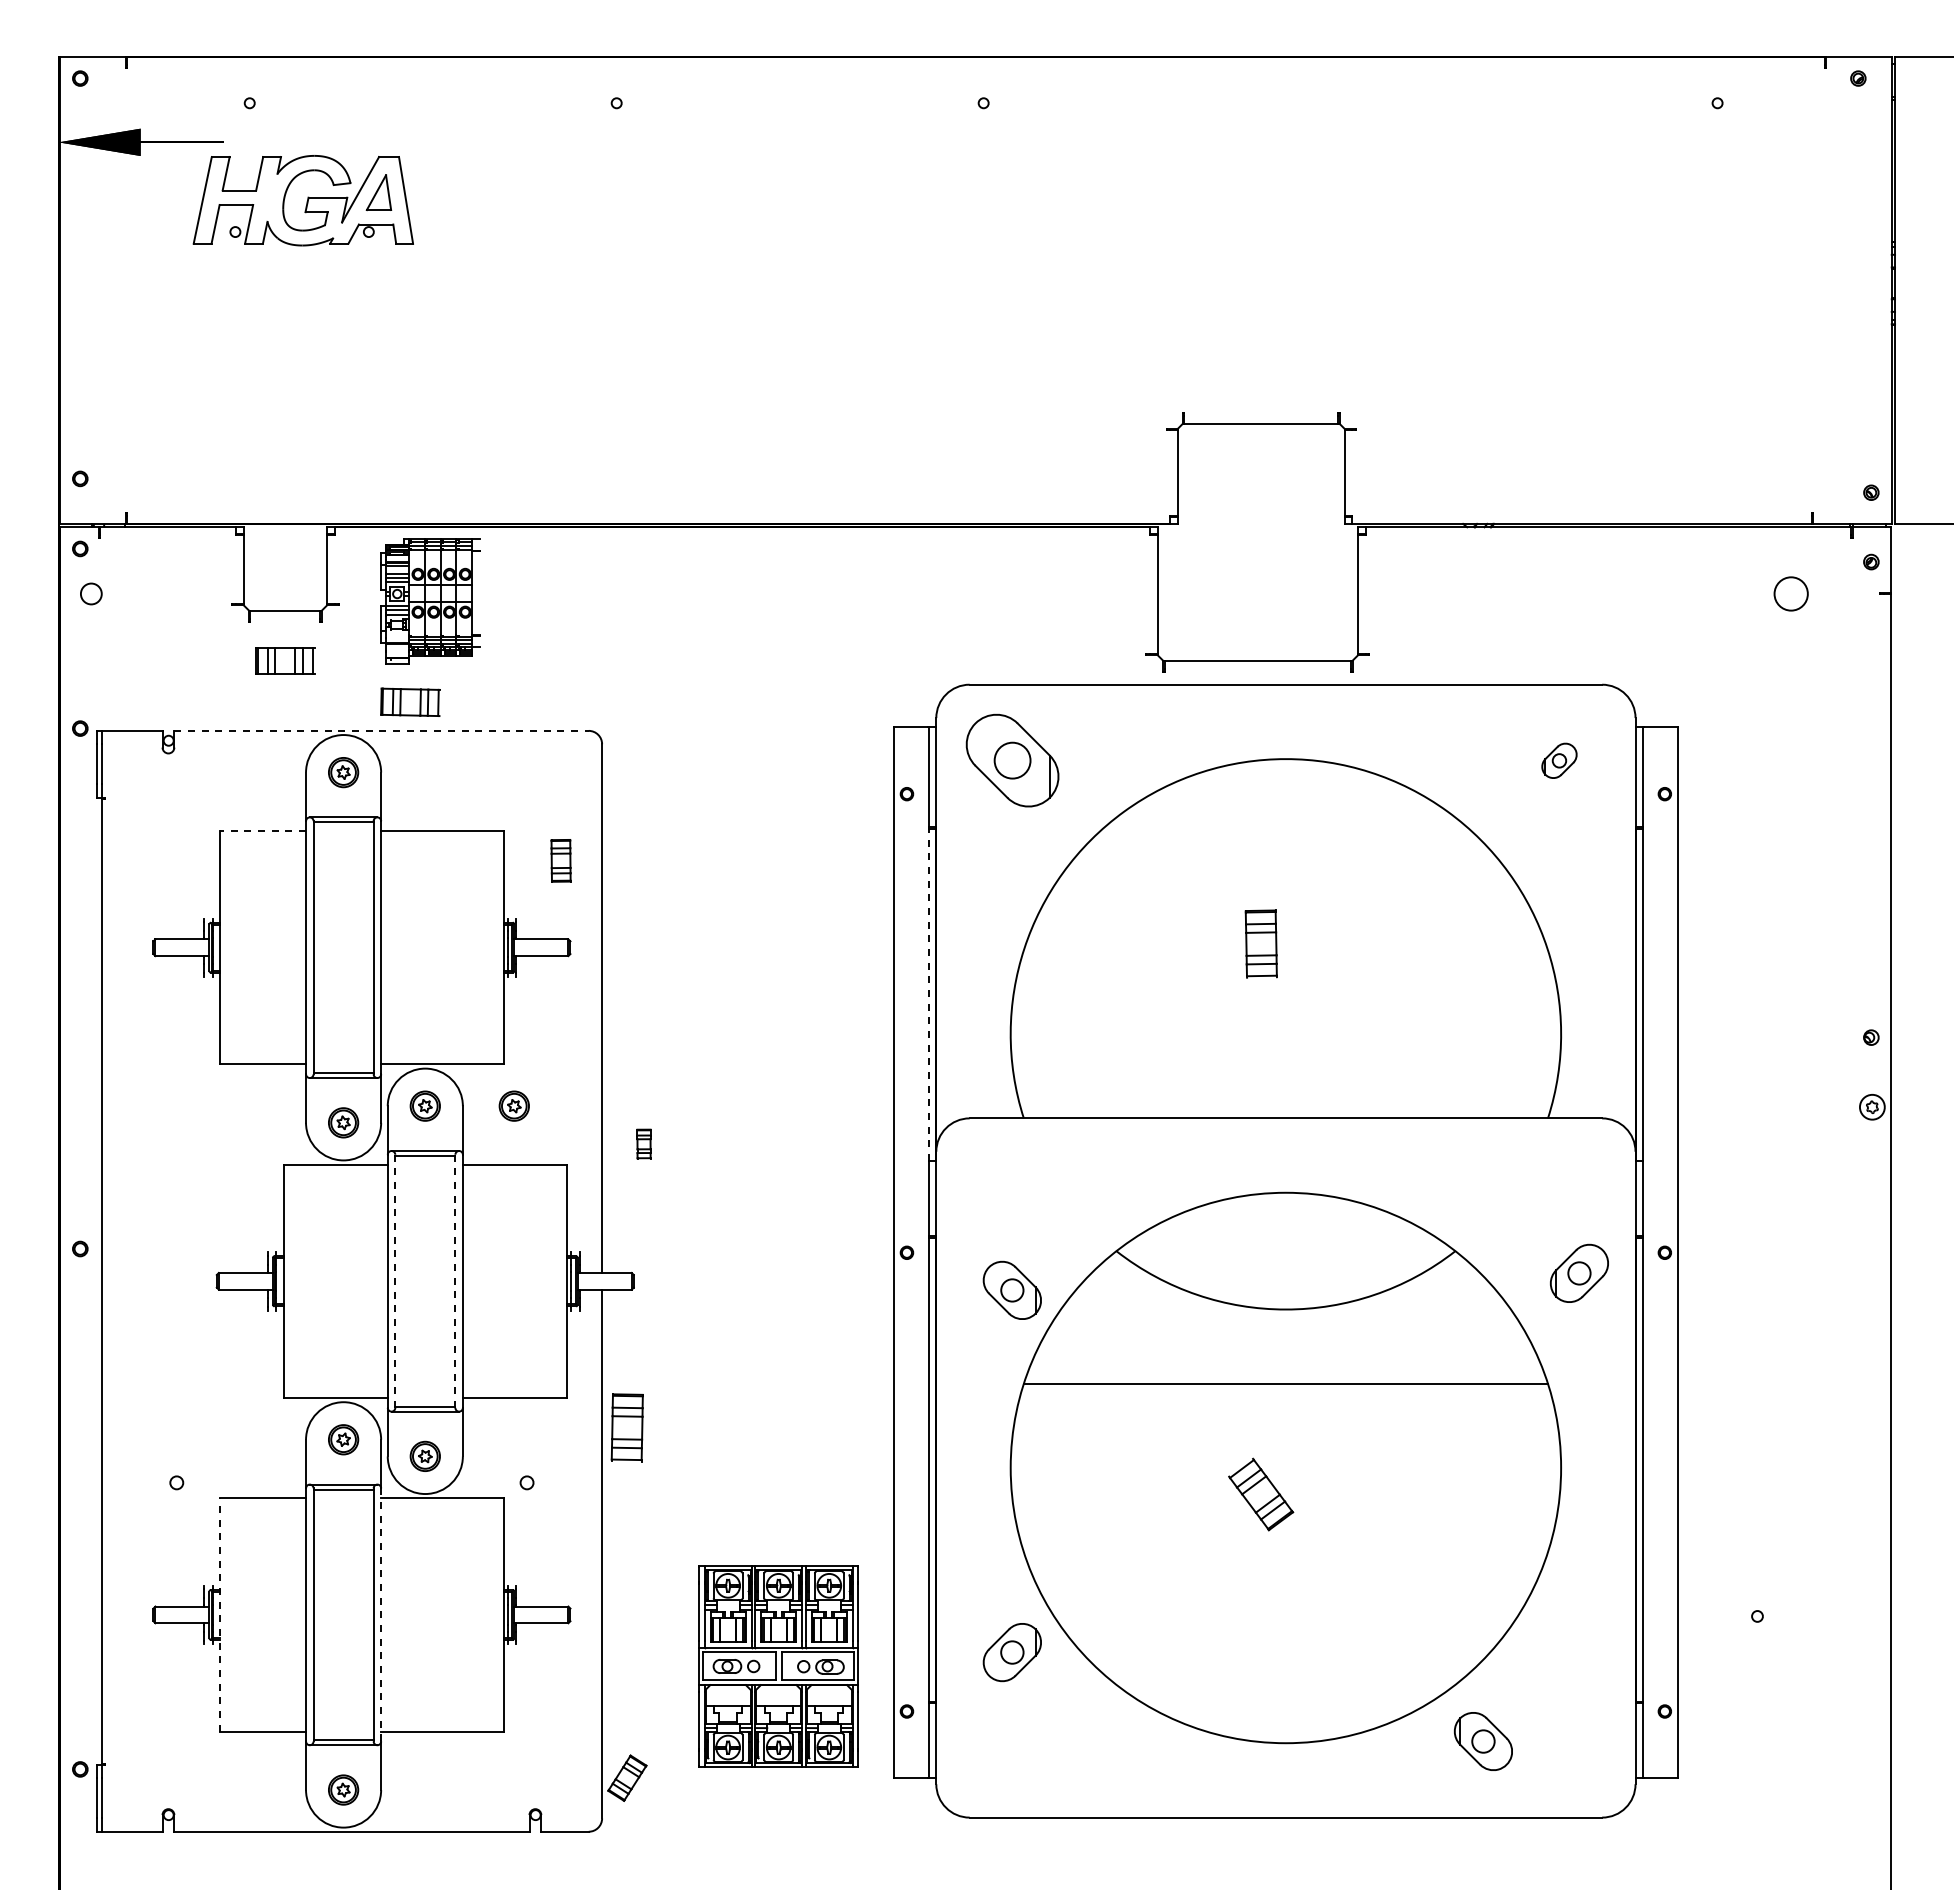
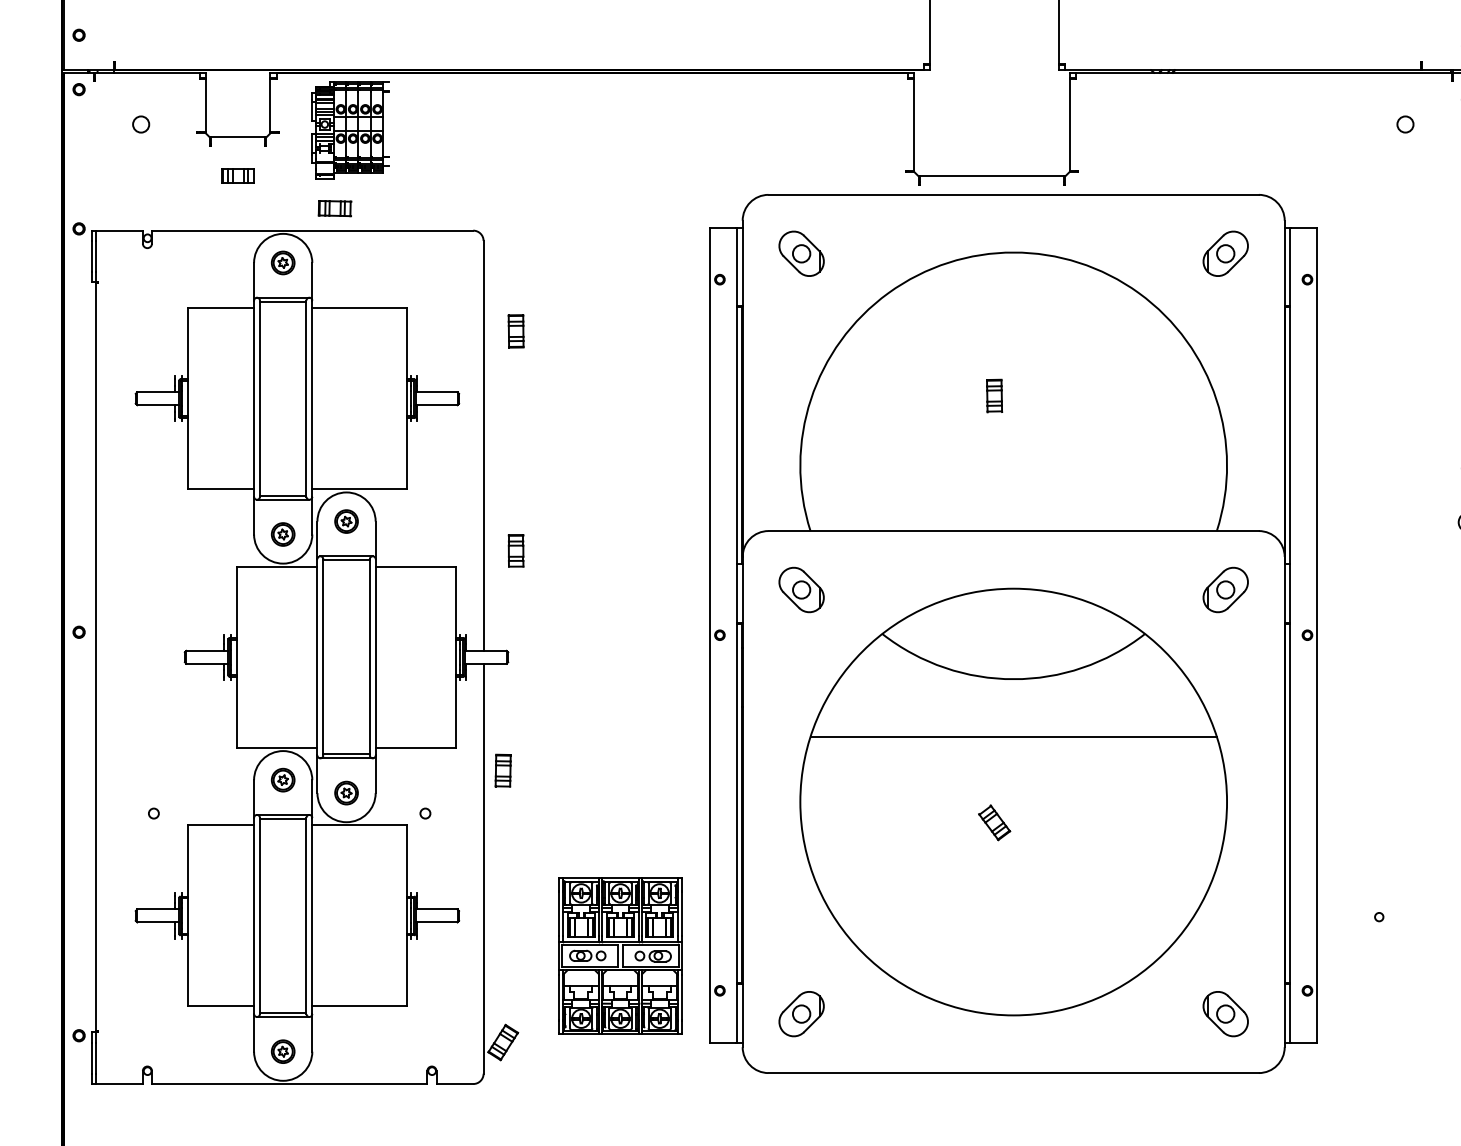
circle: (91, 593) -> (141, 124), moved
circle: (1791, 593) -> (1405, 124), size x0.62
part: (285, 660) -> (238, 176), size x0.71
part: (410, 702) -> (335, 208), size x0.71
line: (382, 730) -> (313, 230), dashed -> solid
part: (1011, 760) -> (800, 253), size x0.62
part: (1559, 760) -> (1225, 253), size x1.67
line: (263, 830) -> (221, 307), dashed -> solid
part: (560, 860) -> (515, 331), moved
part: (1260, 944) -> (993, 396), size x0.62
line: (928, 994) -> (736, 435), dashed -> solid
part: (513, 1105) -> (414, 521), removed
part: (643, 1143) -> (515, 550), size x1.43
part: (1579, 1272) -> (1225, 589), moved
line: (395, 1281) -> (323, 657), dashed -> solid
line: (455, 1281) -> (369, 657), dashed -> solid
part: (1011, 1289) -> (800, 589), moved
part: (627, 1427) -> (503, 770), size x0.62
part: (1261, 1494) -> (994, 822), size x0.62
line: (220, 1614) -> (187, 915), dashed -> solid
line: (381, 1614) -> (312, 915), dashed -> solid
part: (1011, 1652) -> (800, 1014), moved
part: (1483, 1741) -> (1225, 1014), moved

